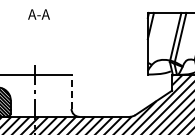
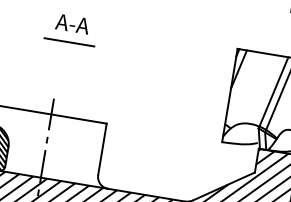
line: (38, 26) -> (68, 42), added
line: (71, 91) -> (102, 148), dashed -> solid

